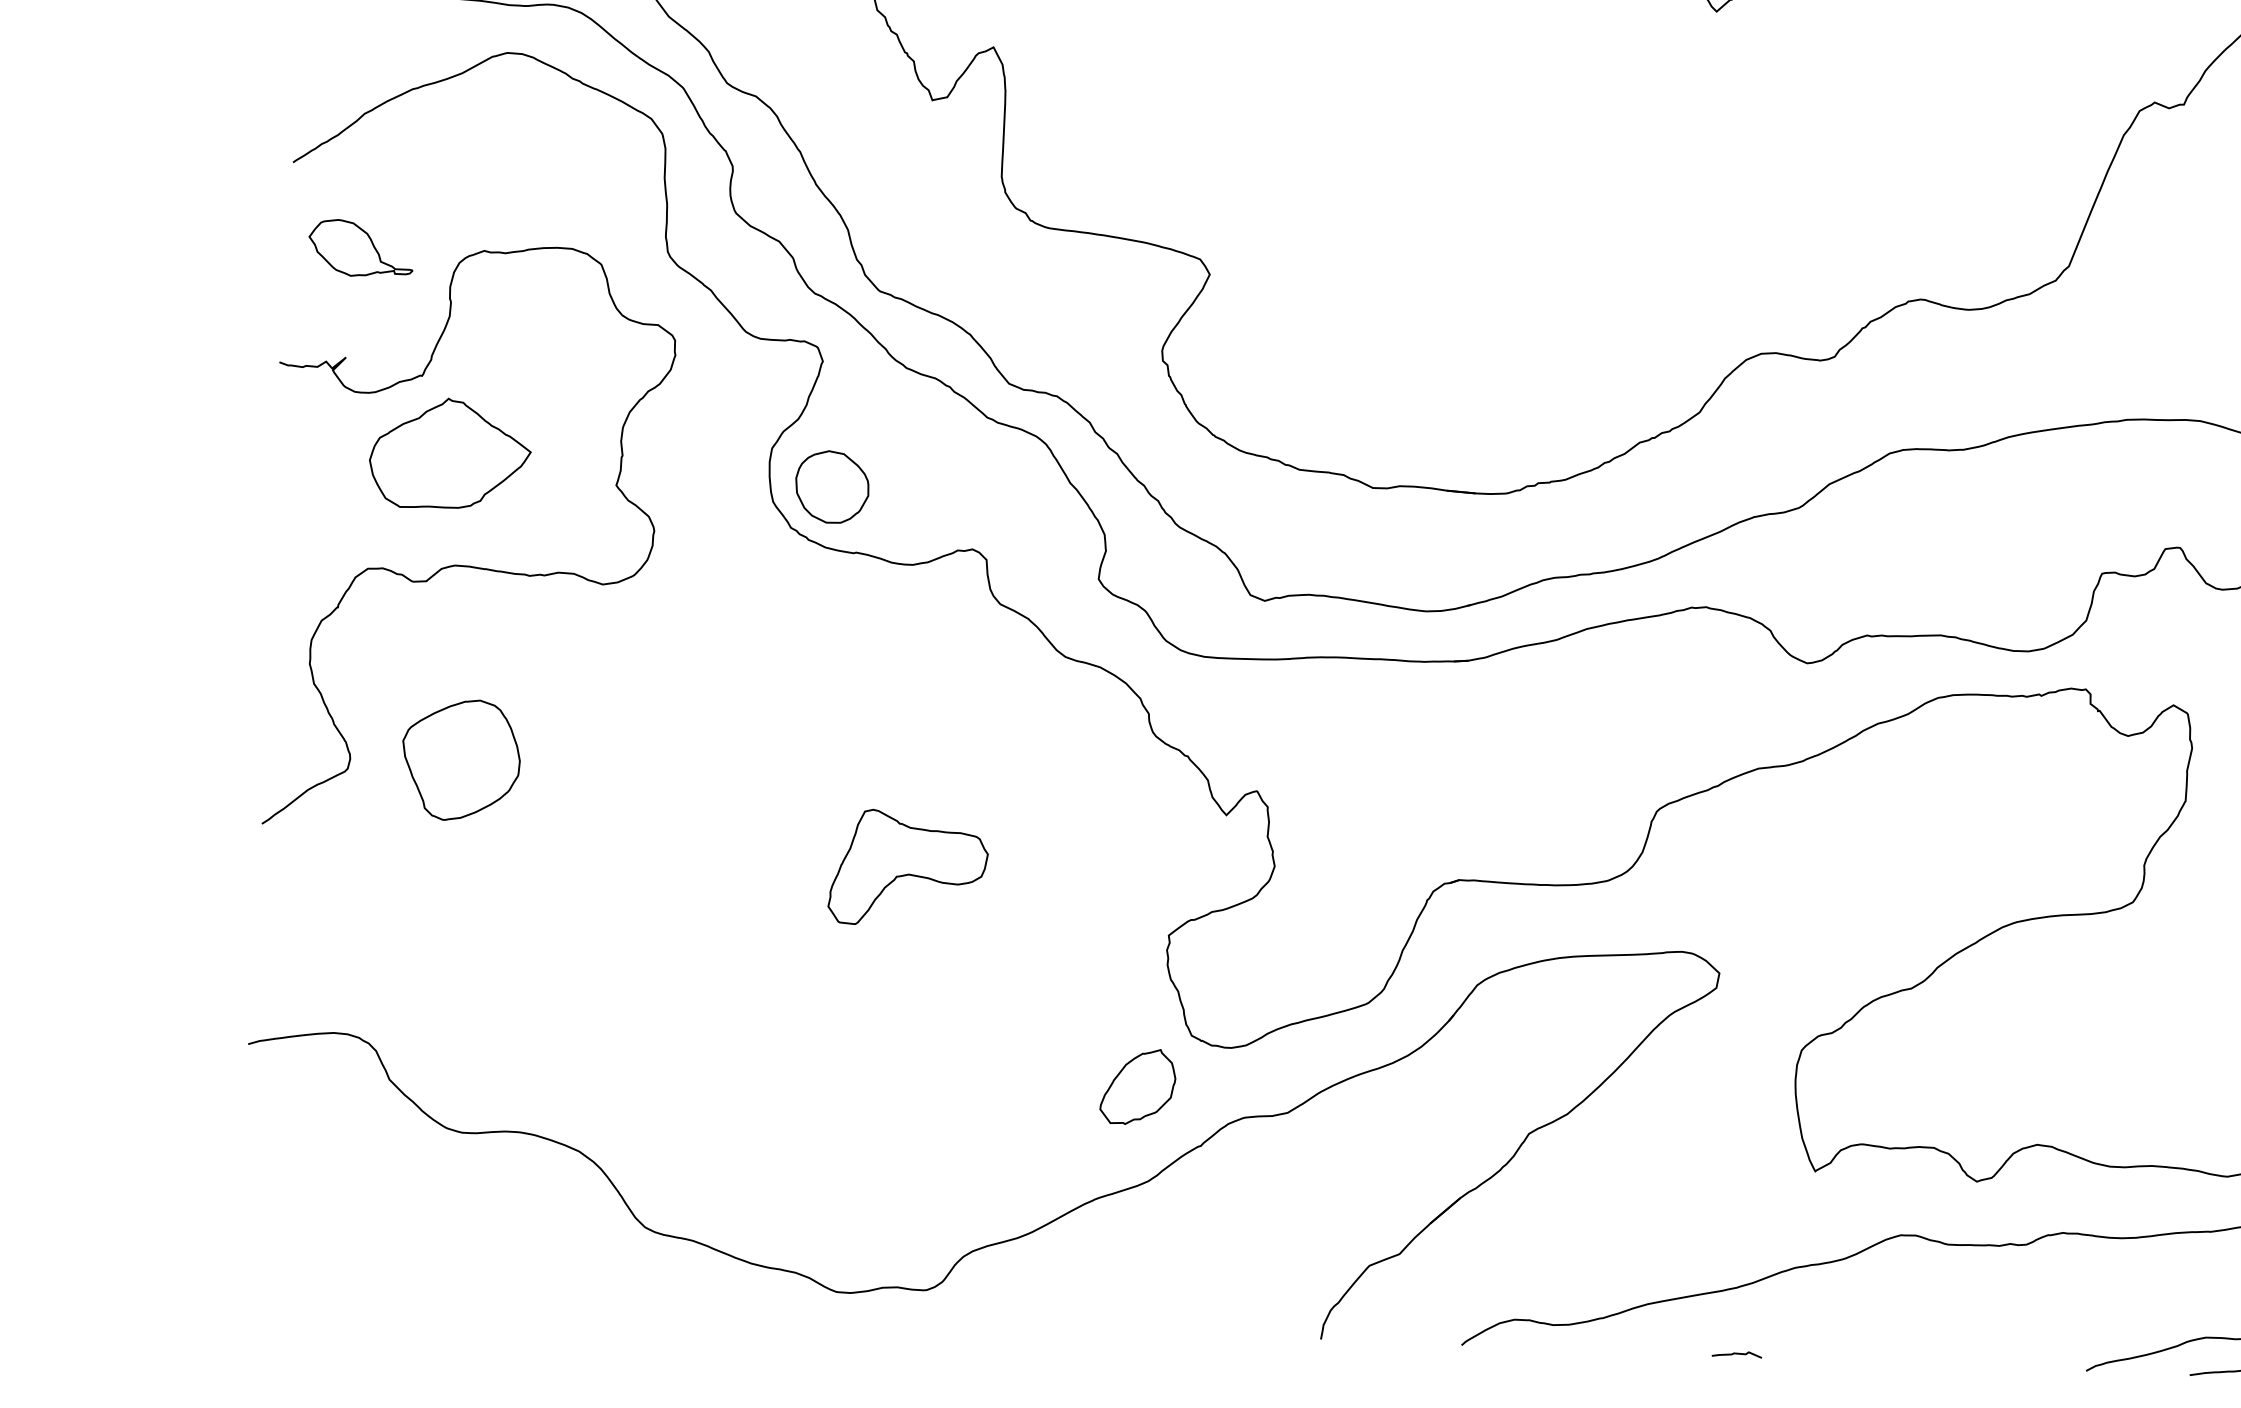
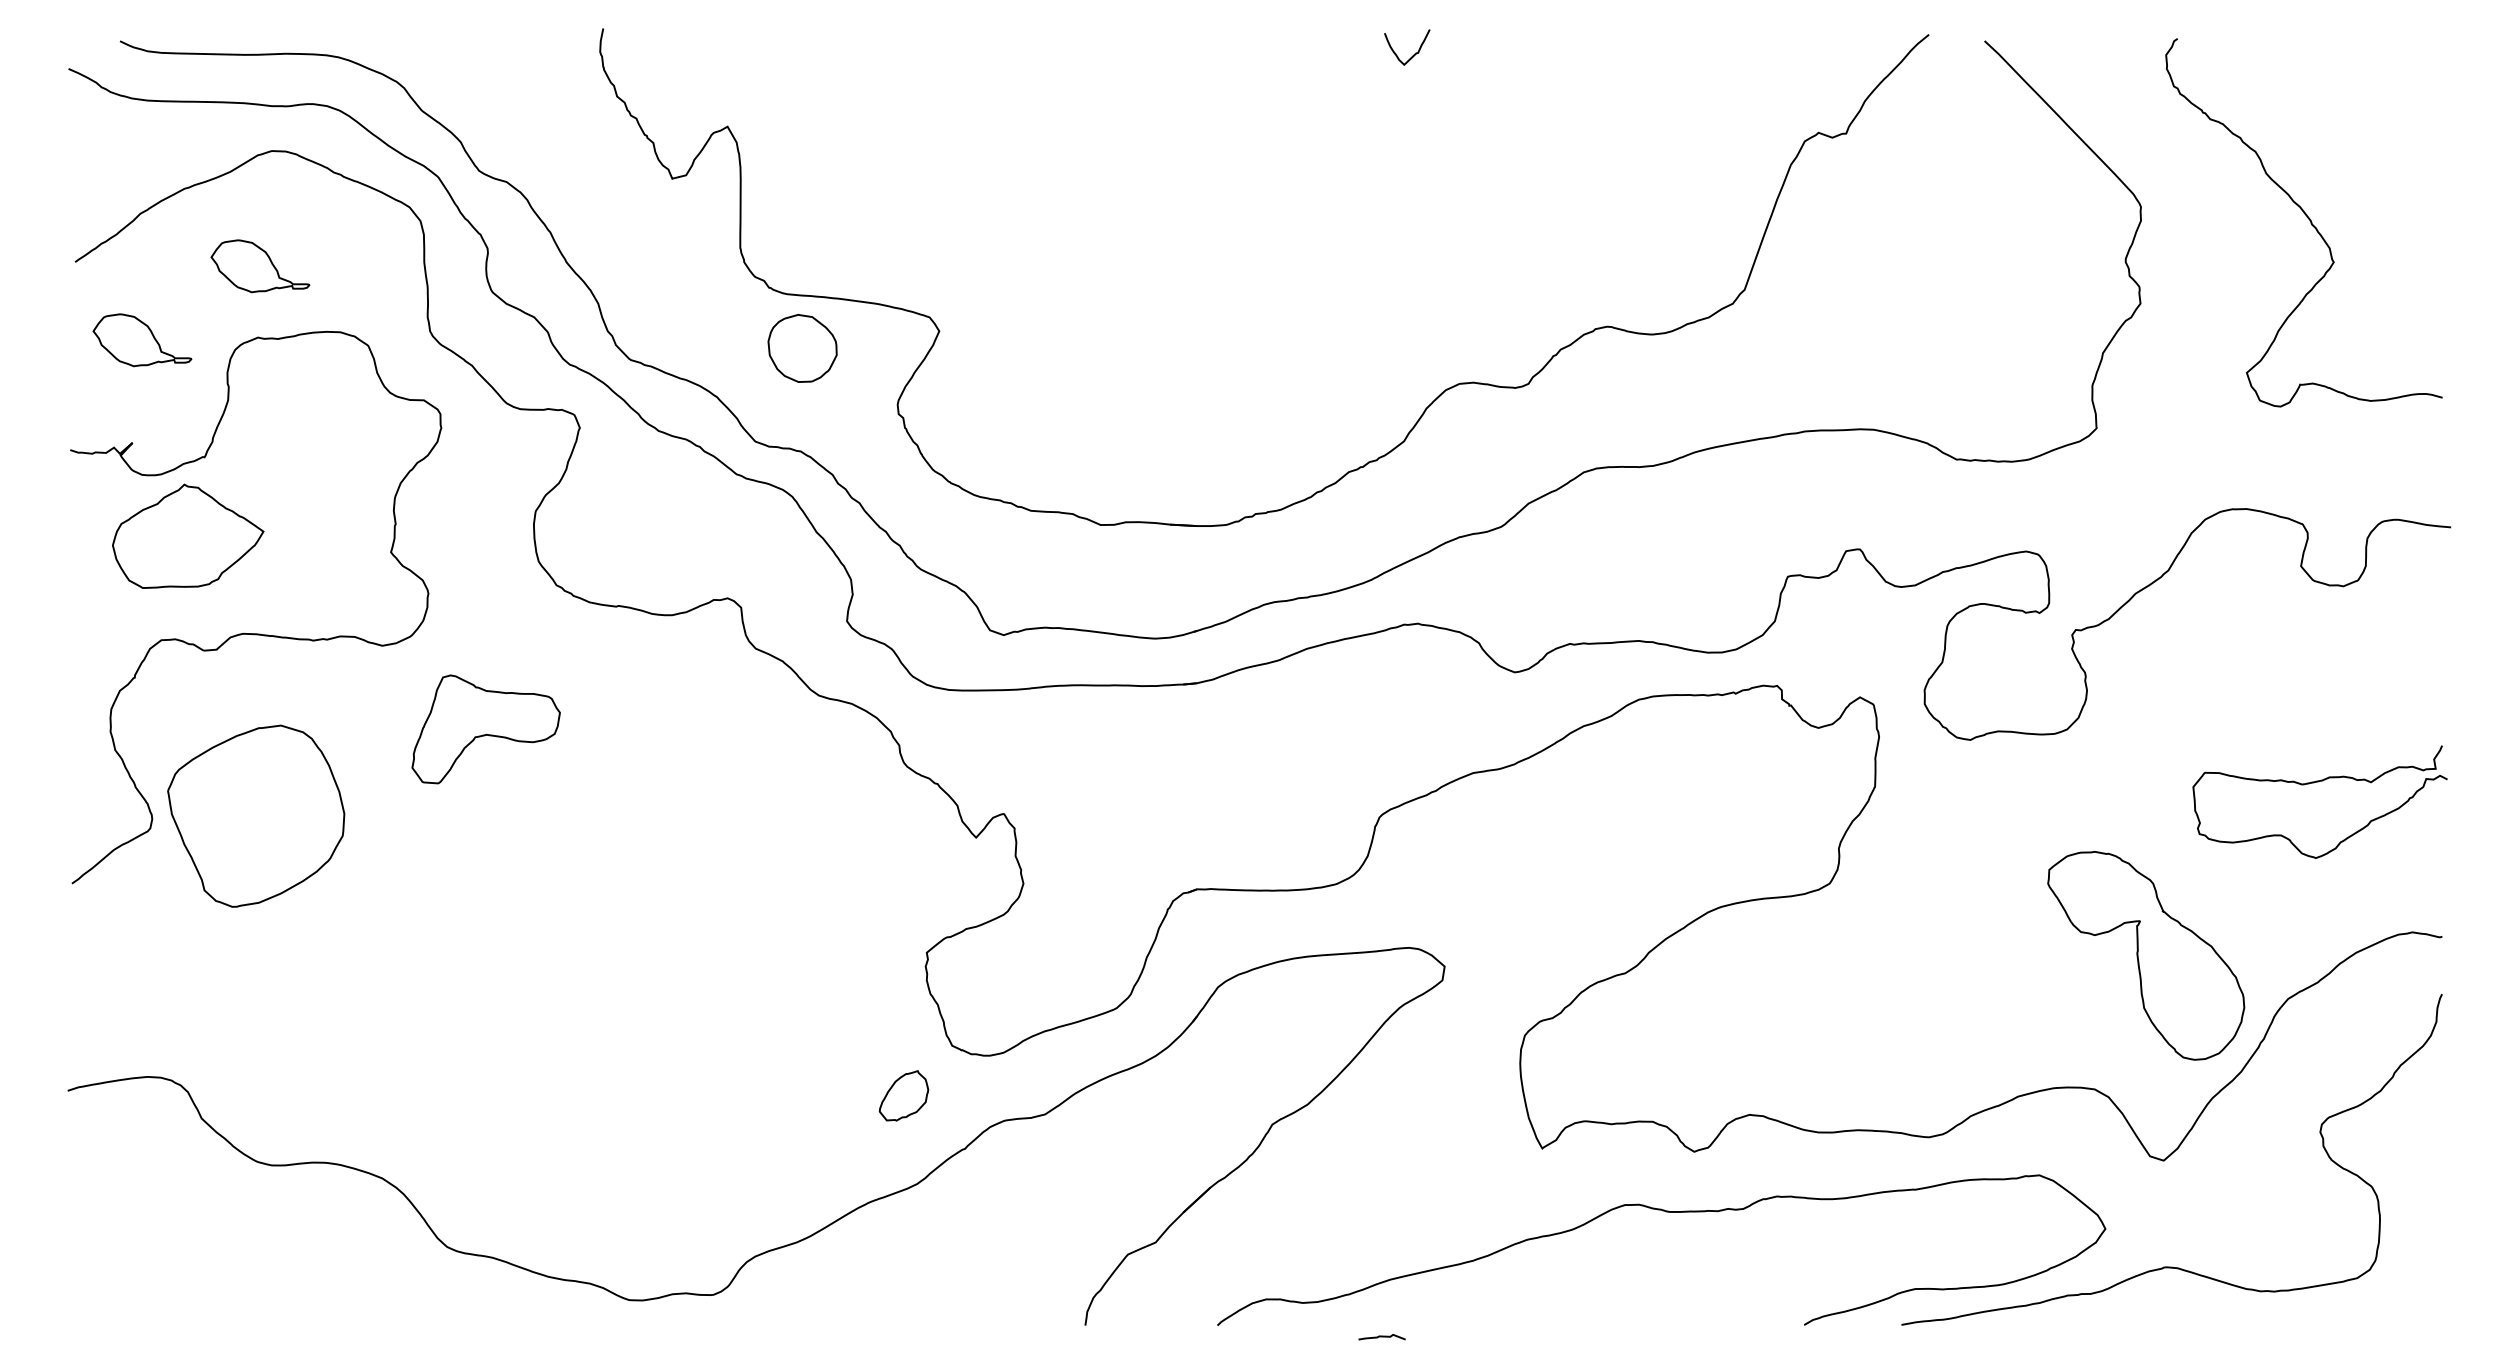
part: (490, 175) -> (260, 266), added
part: (450, 453) -> (188, 535), moved
part: (832, 486) -> (802, 347), moved
part: (461, 759) -> (256, 815), size x1.6
part: (907, 868) -> (485, 729), moved
part: (1137, 1086) -> (903, 1095), size x0.7
curve: (1736, 1354) -> (1381, 1337), moved

